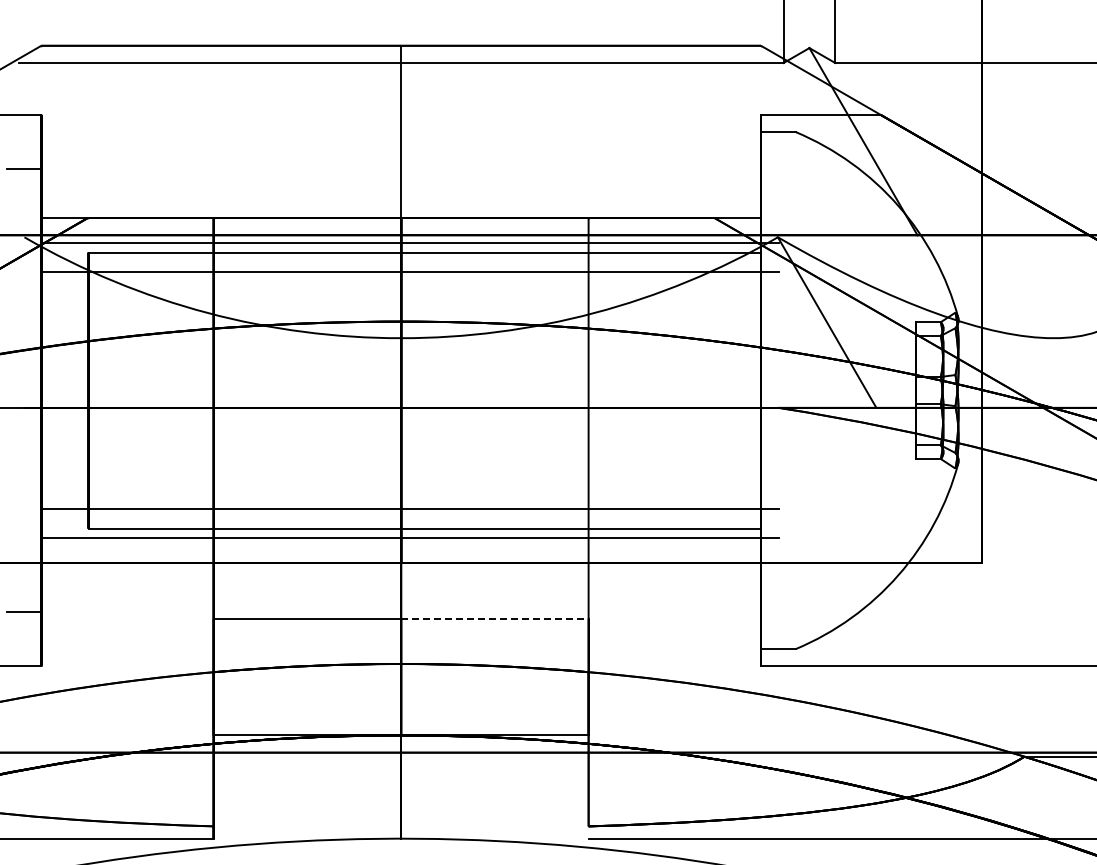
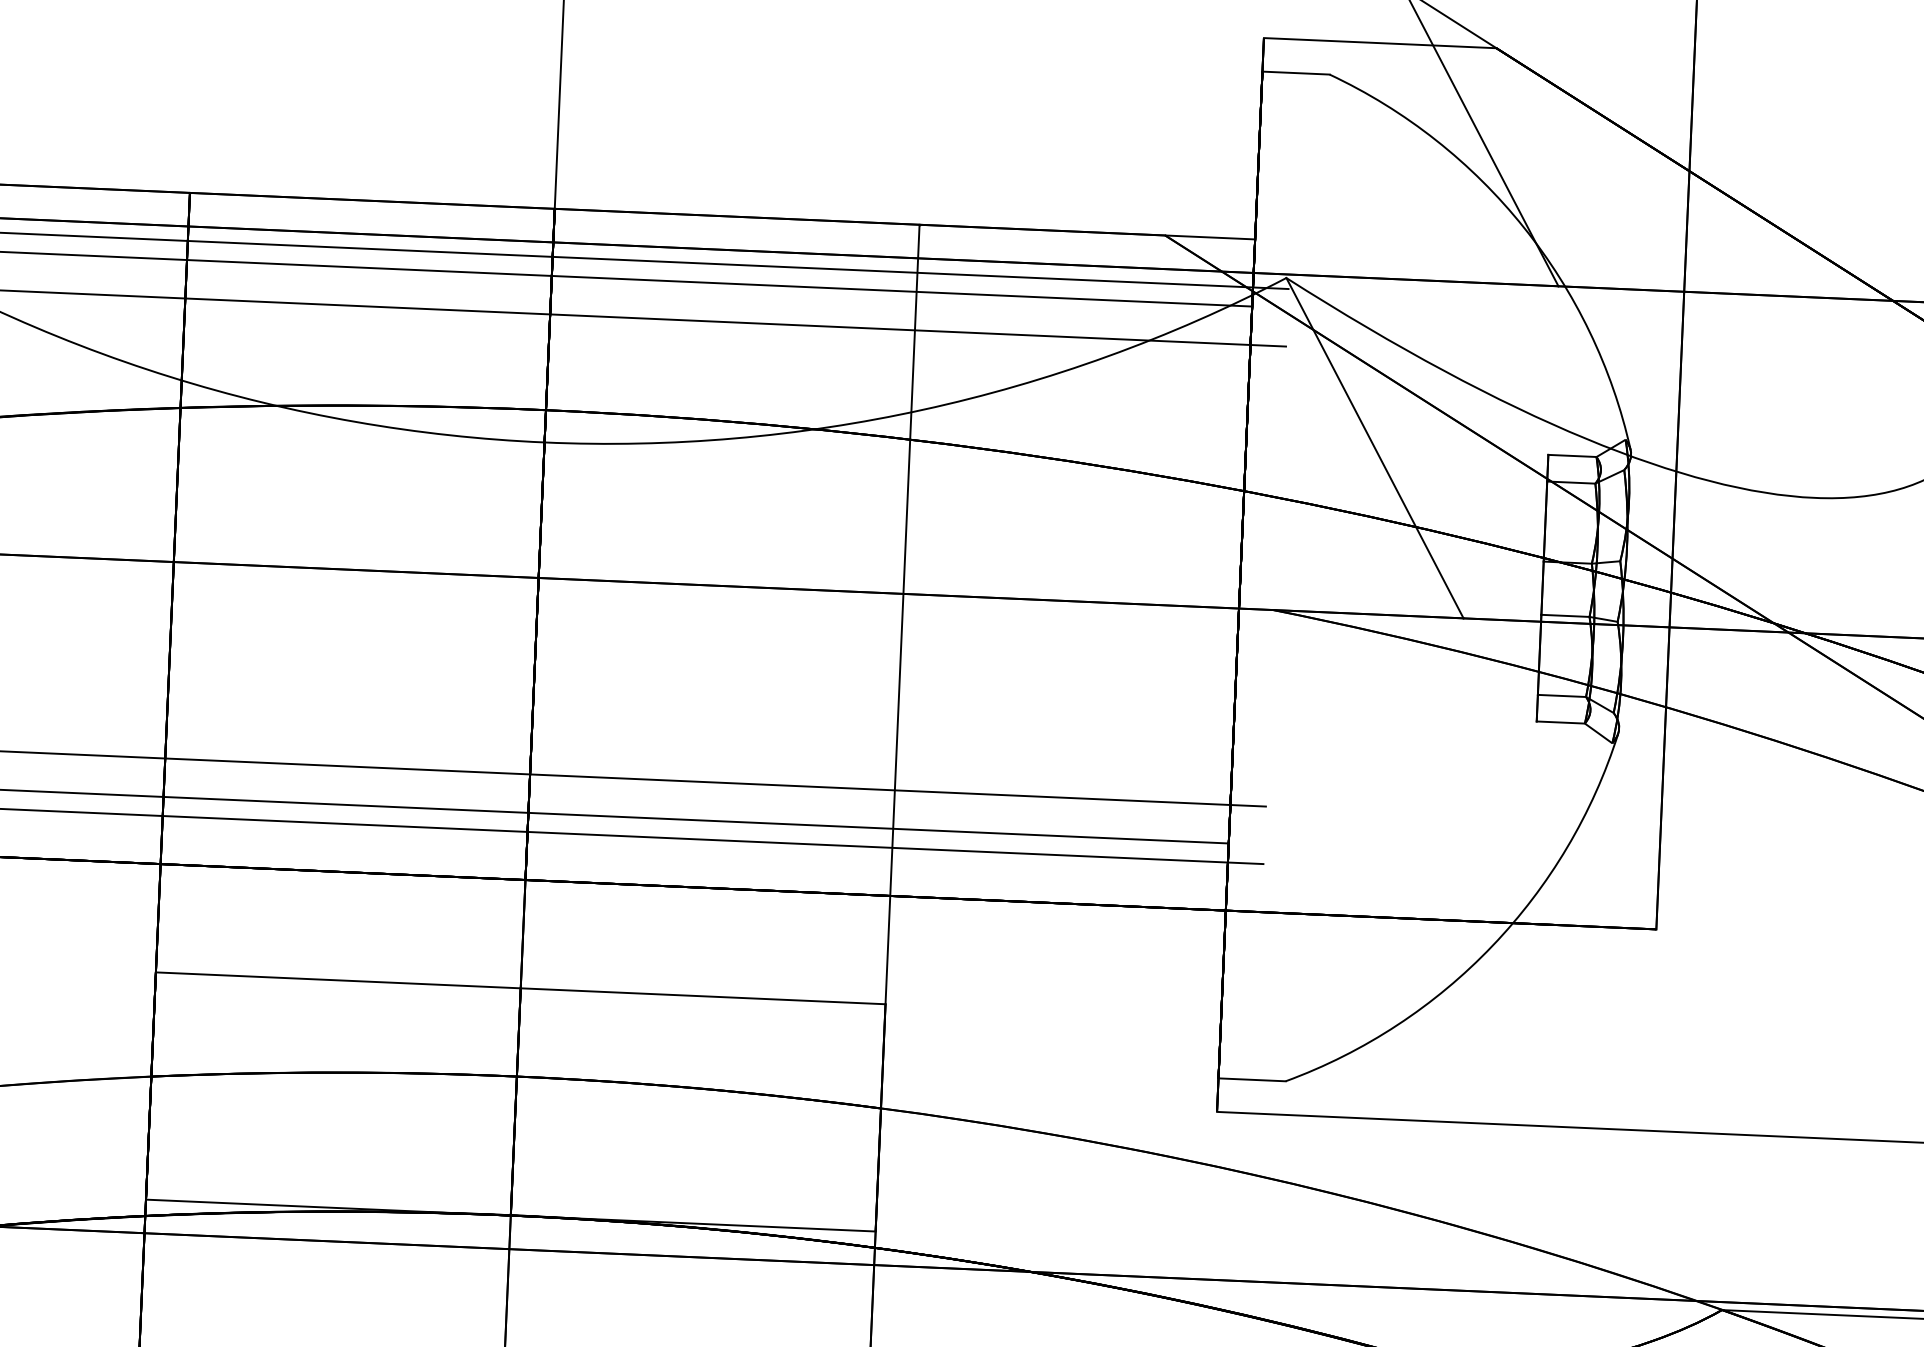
line: (494, 618) -> (702, 995), dashed -> solid

